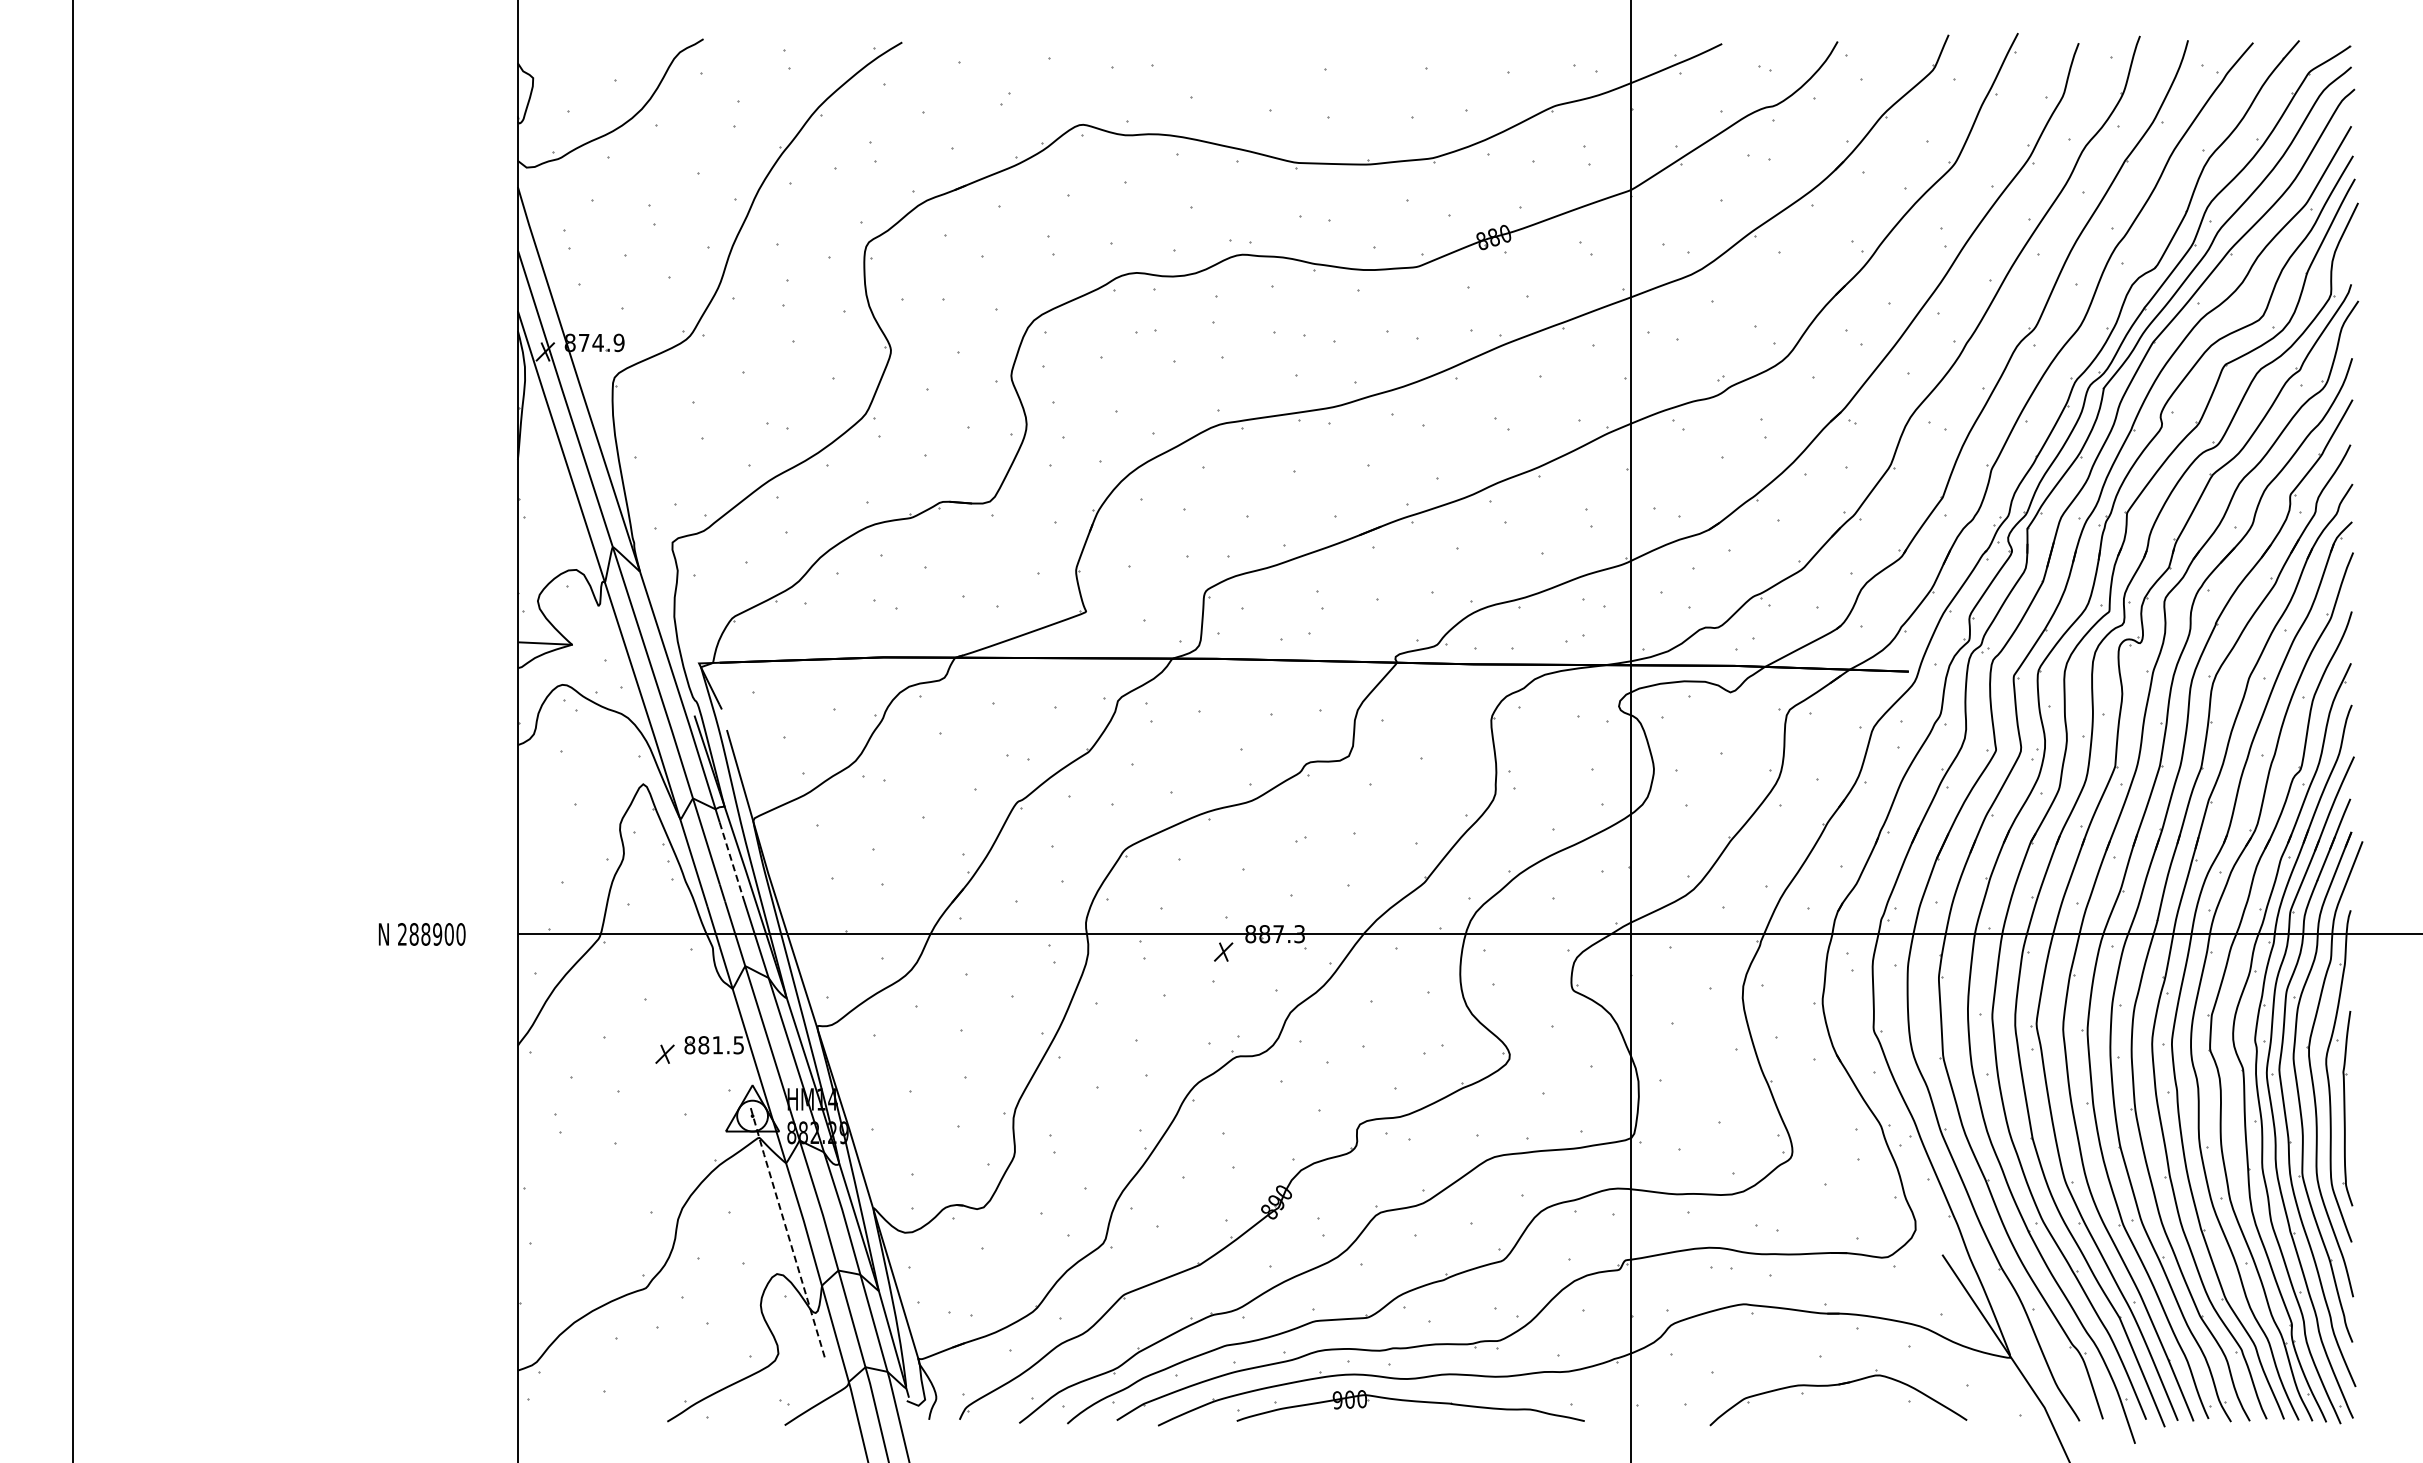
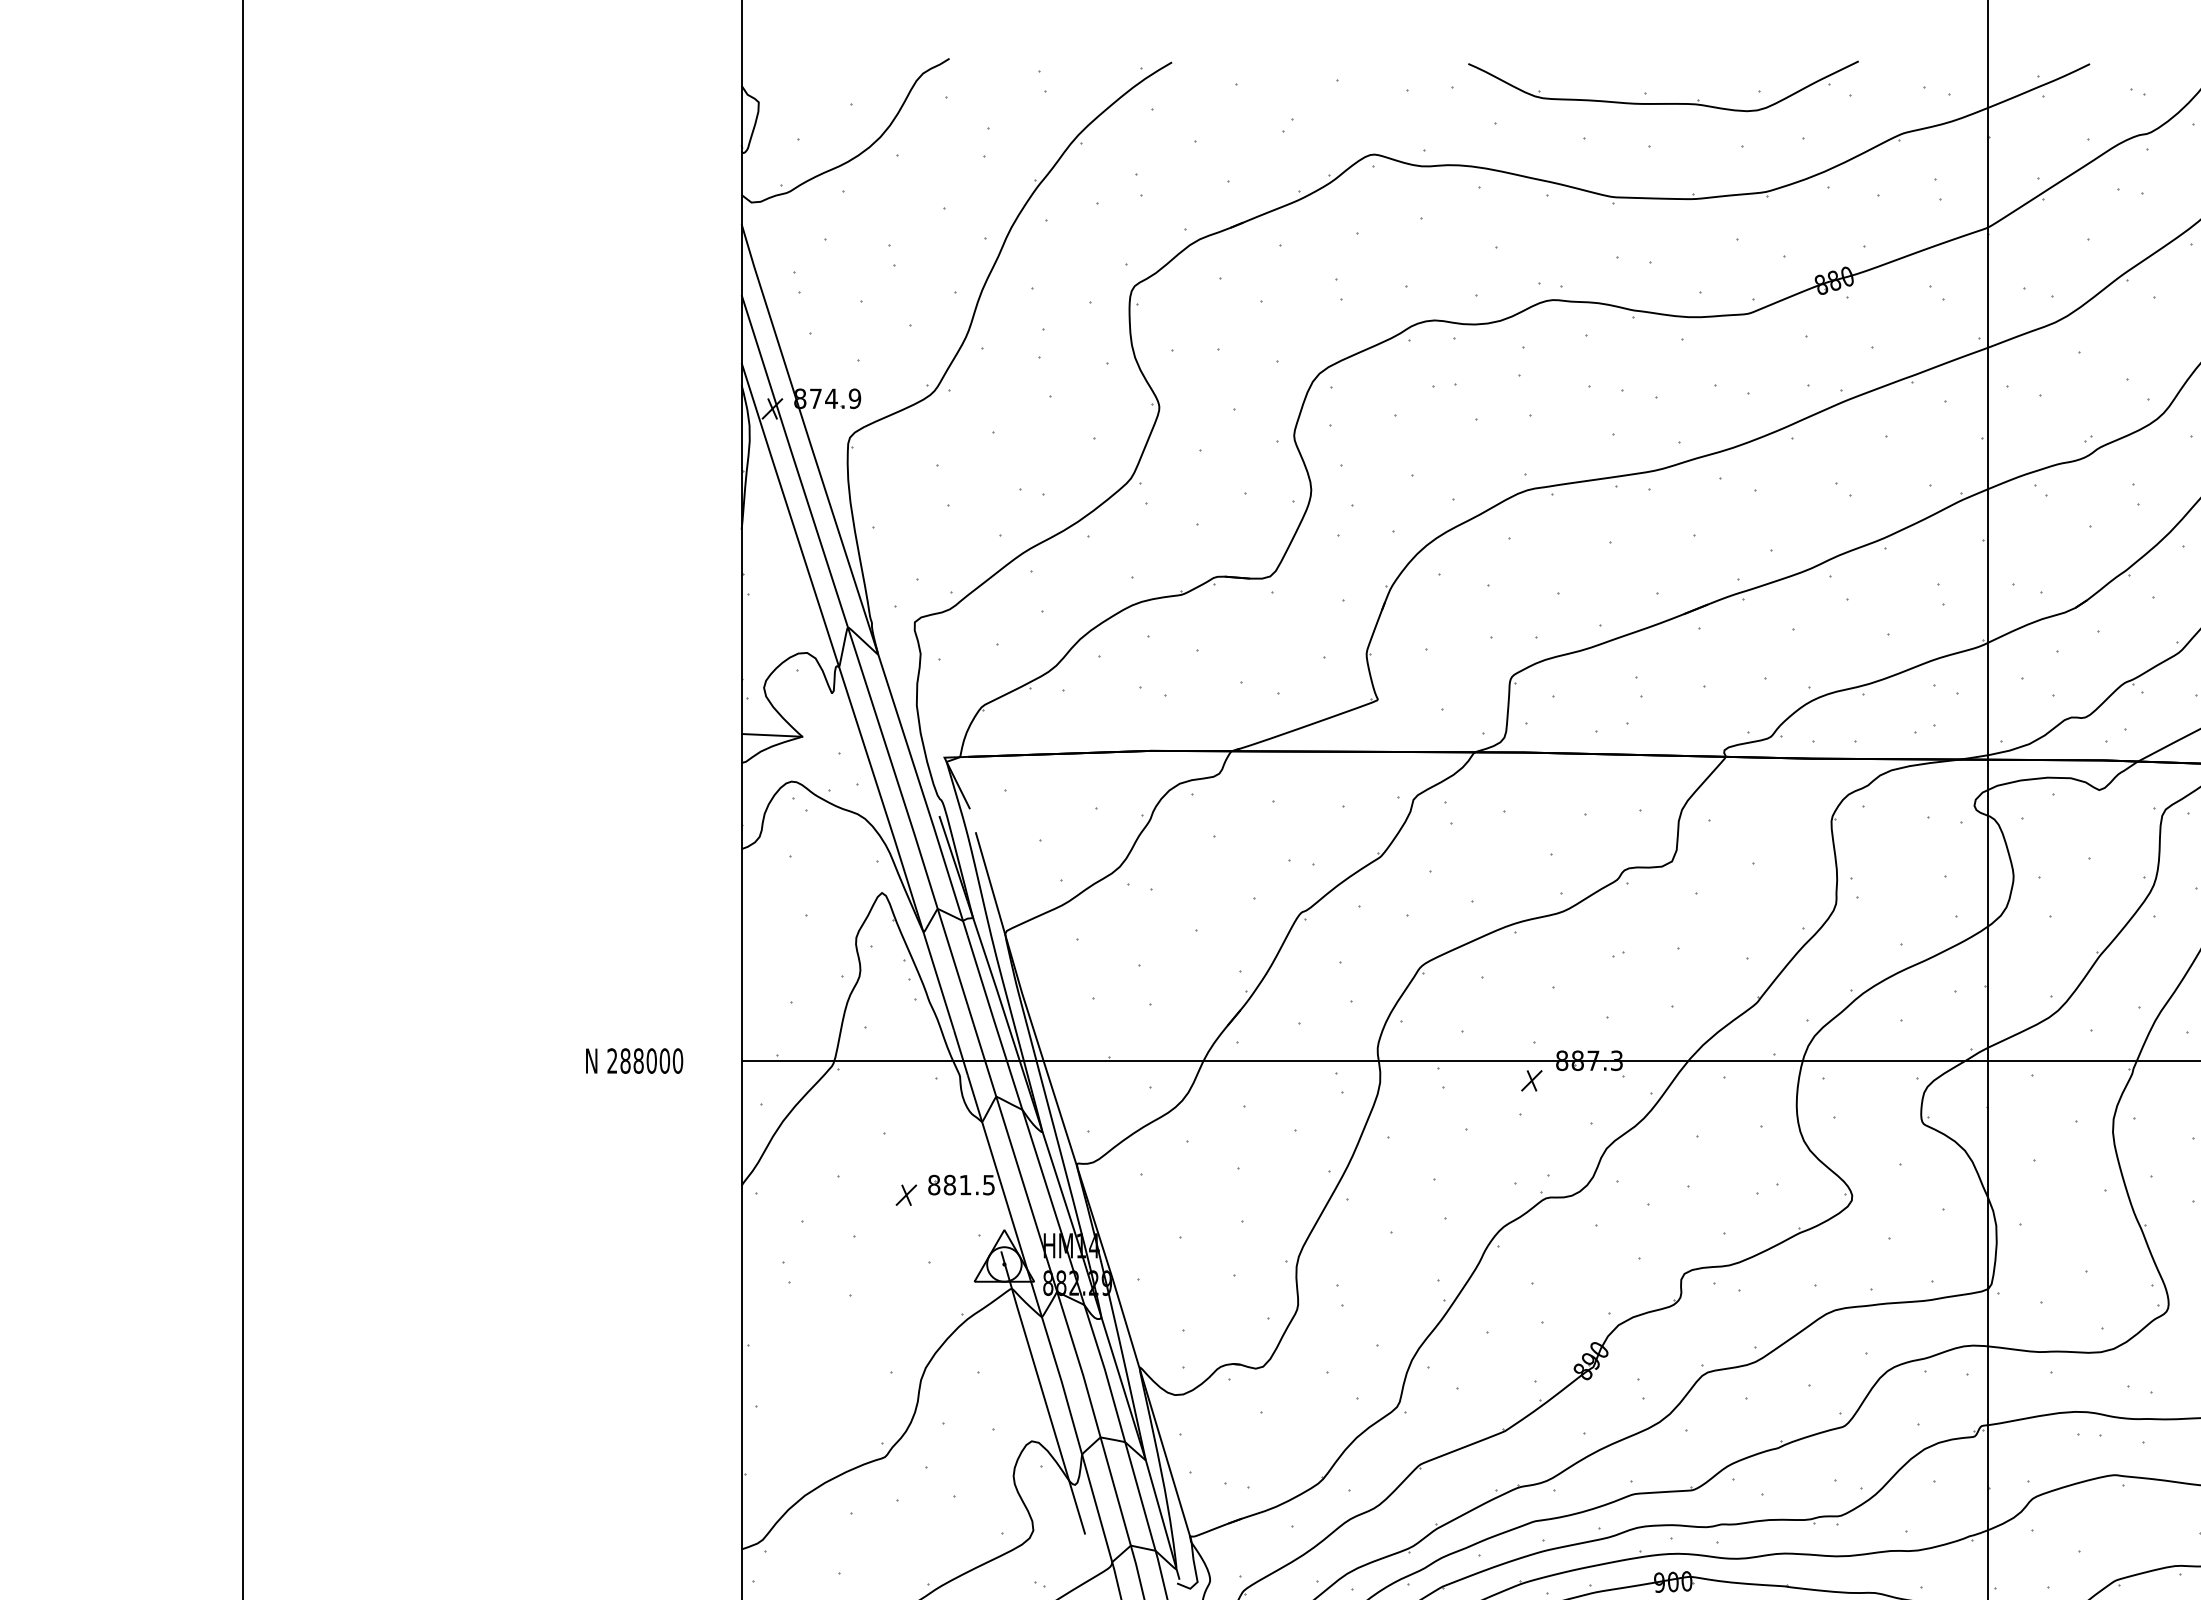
part: (1340, 78) -> (1662, 102), added
line: (731, 859) -> (980, 977), dashed -> solid
text: (437, 934) -> (651, 1061), 288900 -> 288000
line: (786, 1229) -> (1042, 1391), dashed -> solid

